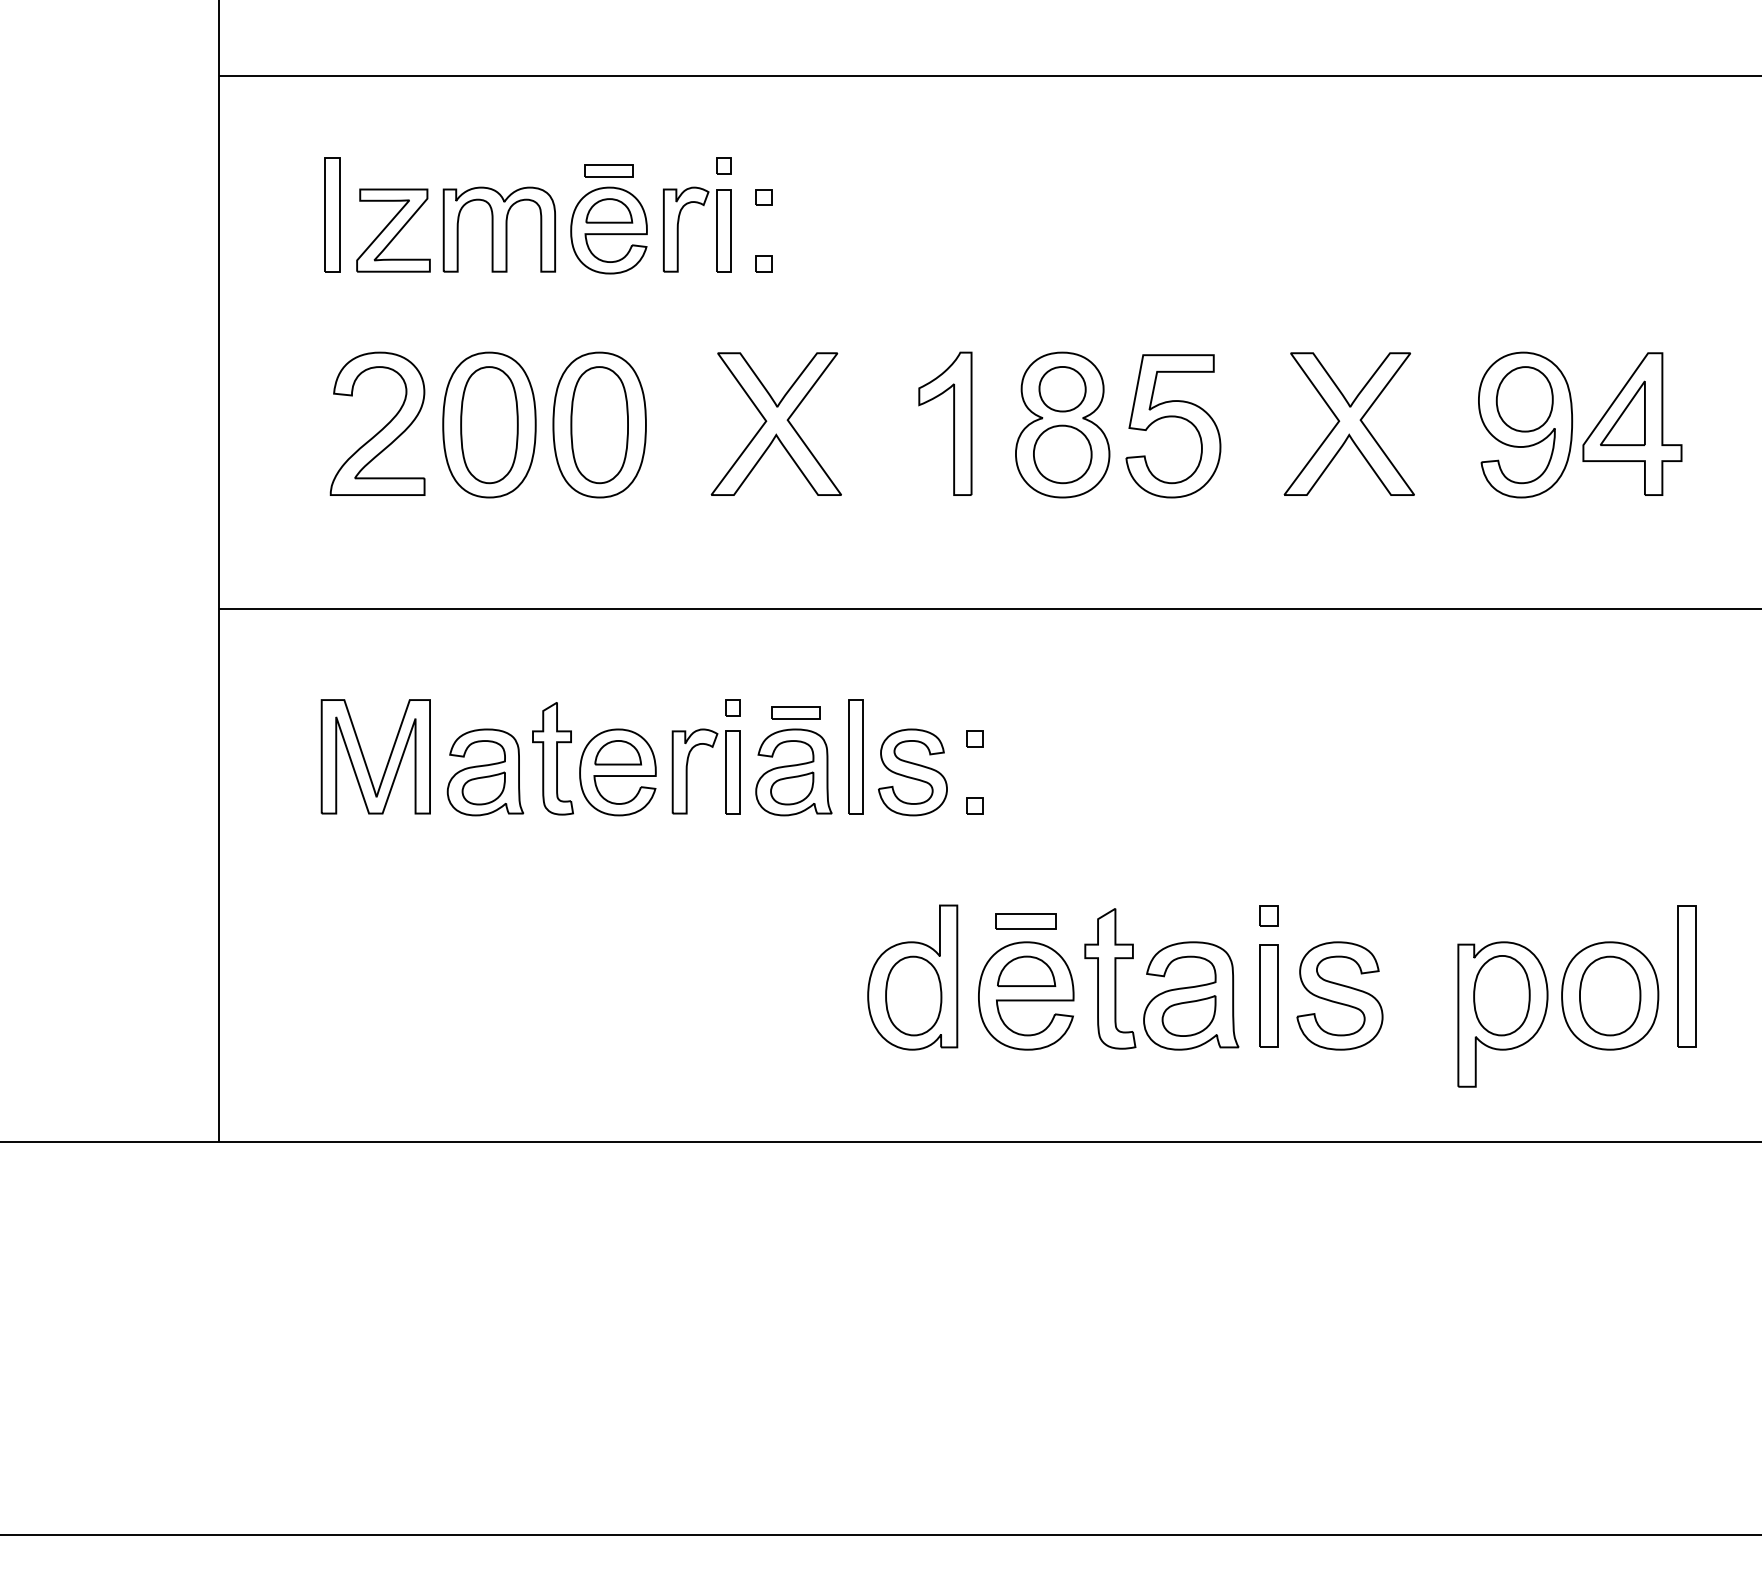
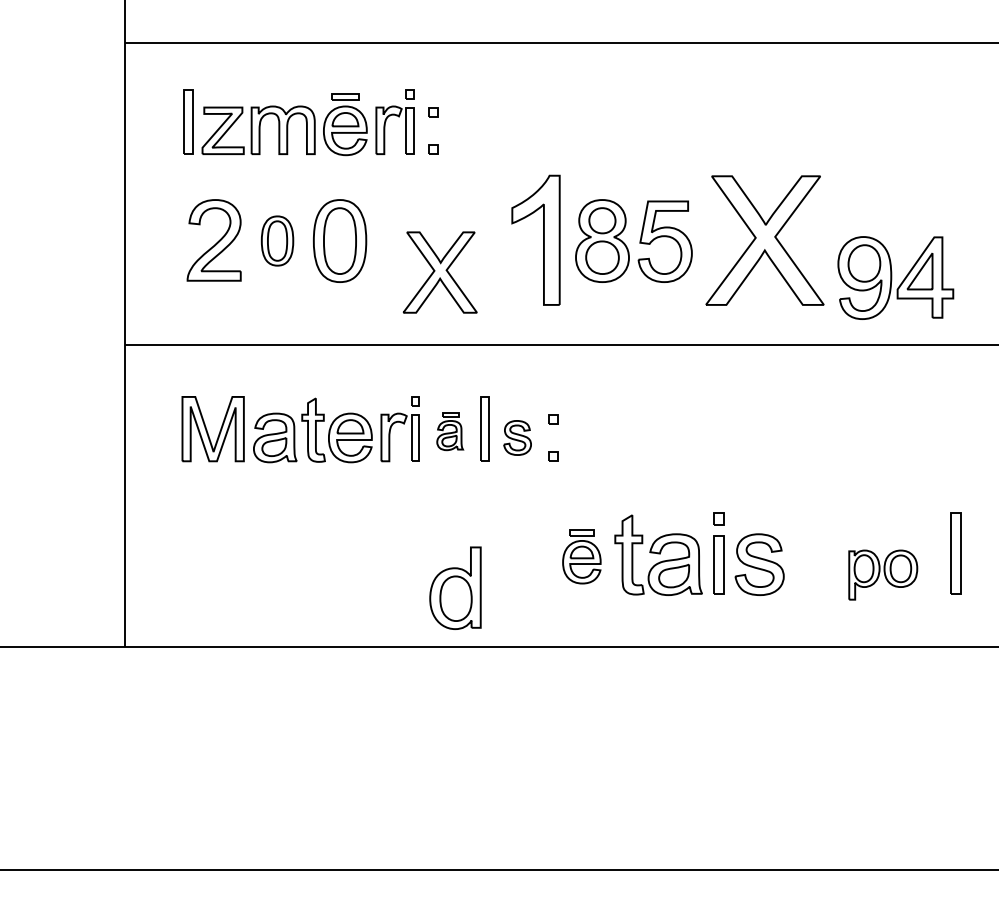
part: (489, 424) -> (277, 240), size x0.6
part: (775, 424) -> (439, 272), moved
part: (944, 424) -> (535, 240), size x1.6
part: (1348, 424) -> (764, 240), size x1.6
part: (1579, 424) -> (895, 277), moved
part: (792, 761) -> (449, 431), size x0.6
part: (912, 771) -> (517, 437), size x0.7
part: (912, 976) -> (455, 587), moved
part: (1025, 981) -> (581, 556), size x0.7
part: (1556, 1013) -> (882, 574), size x0.6

